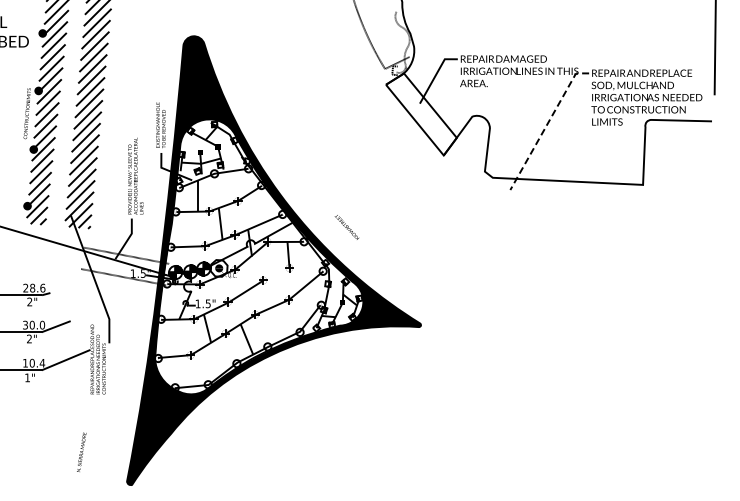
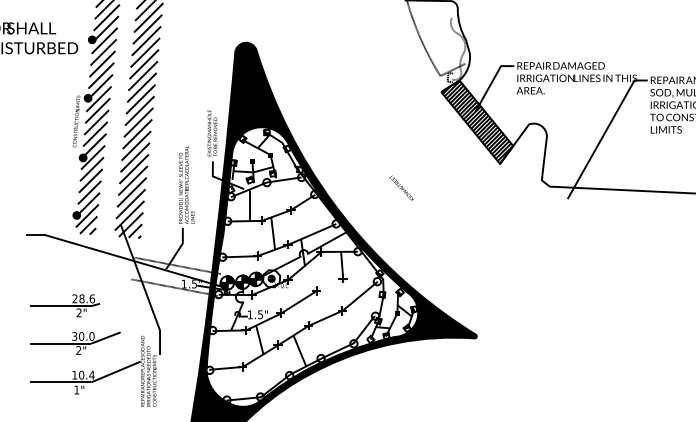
hatch: (421, 114) -> (477, 122), added
line: (546, 125) -> (604, 133), dashed -> solid
text: (346, 227) -> (401, 188), moved

